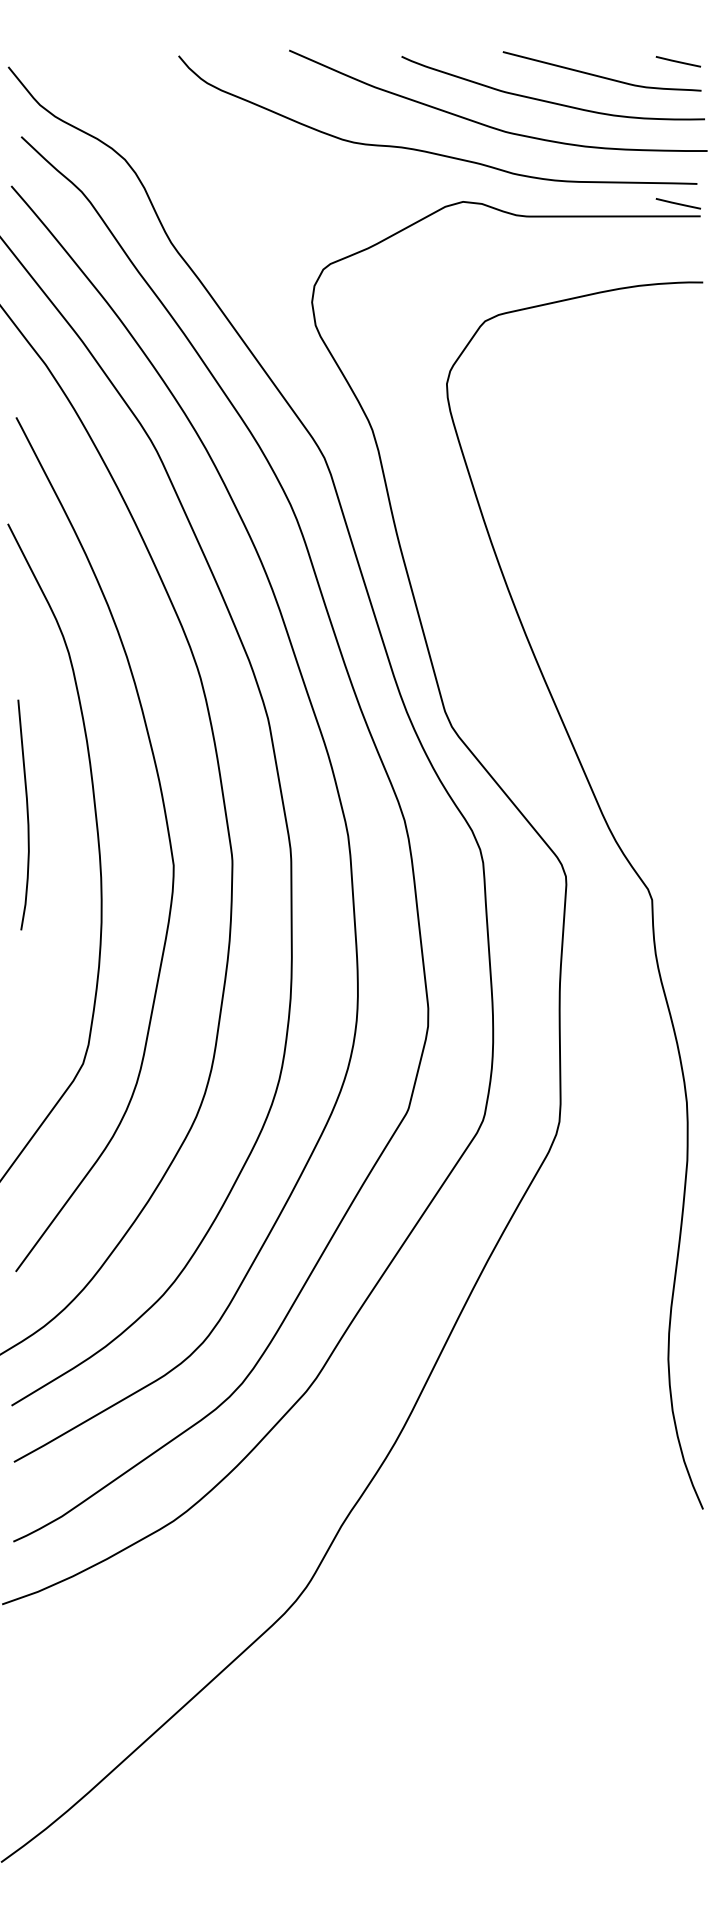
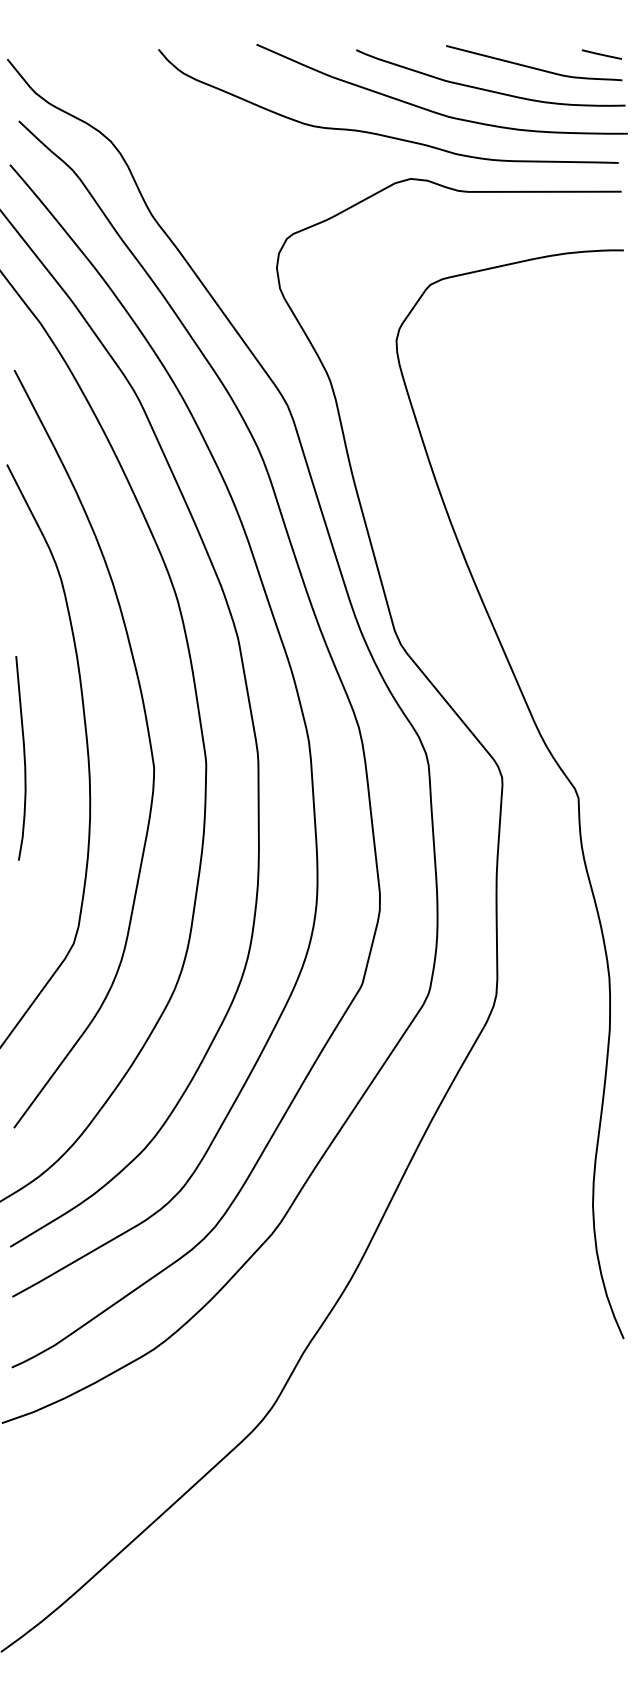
line: (677, 203) -> (601, 180), removed
curve: (26, 813) -> (23, 757), moved

